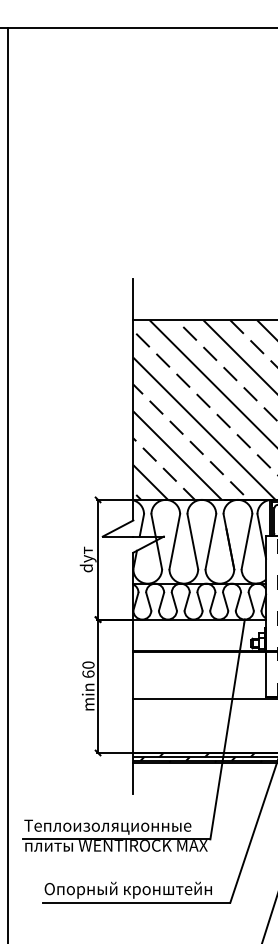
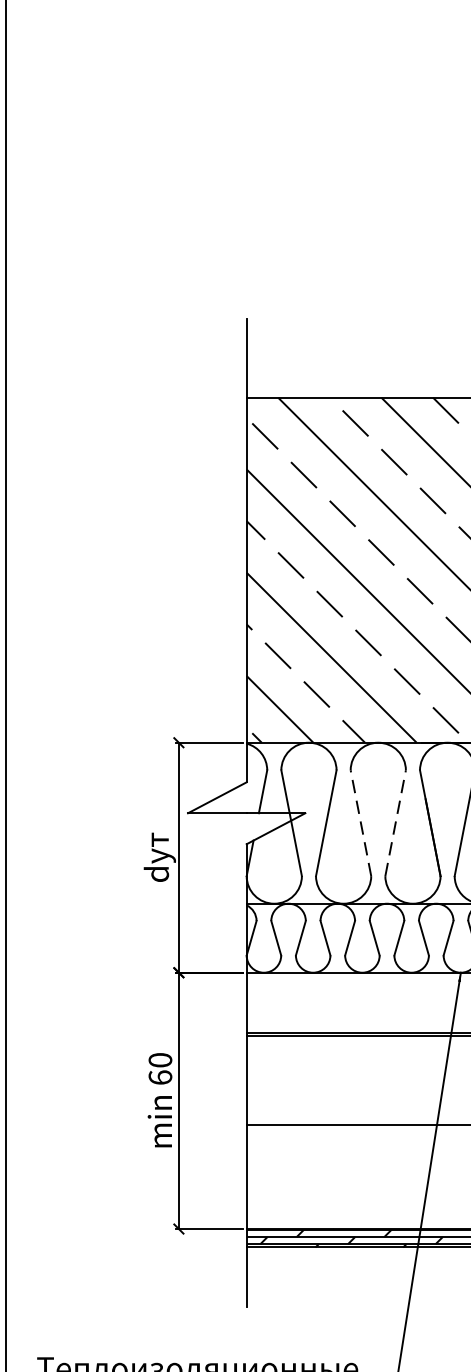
line: (192, 541) -> (360, 822), solid -> dashed
line: (210, 541) -> (394, 822), solid -> dashed

